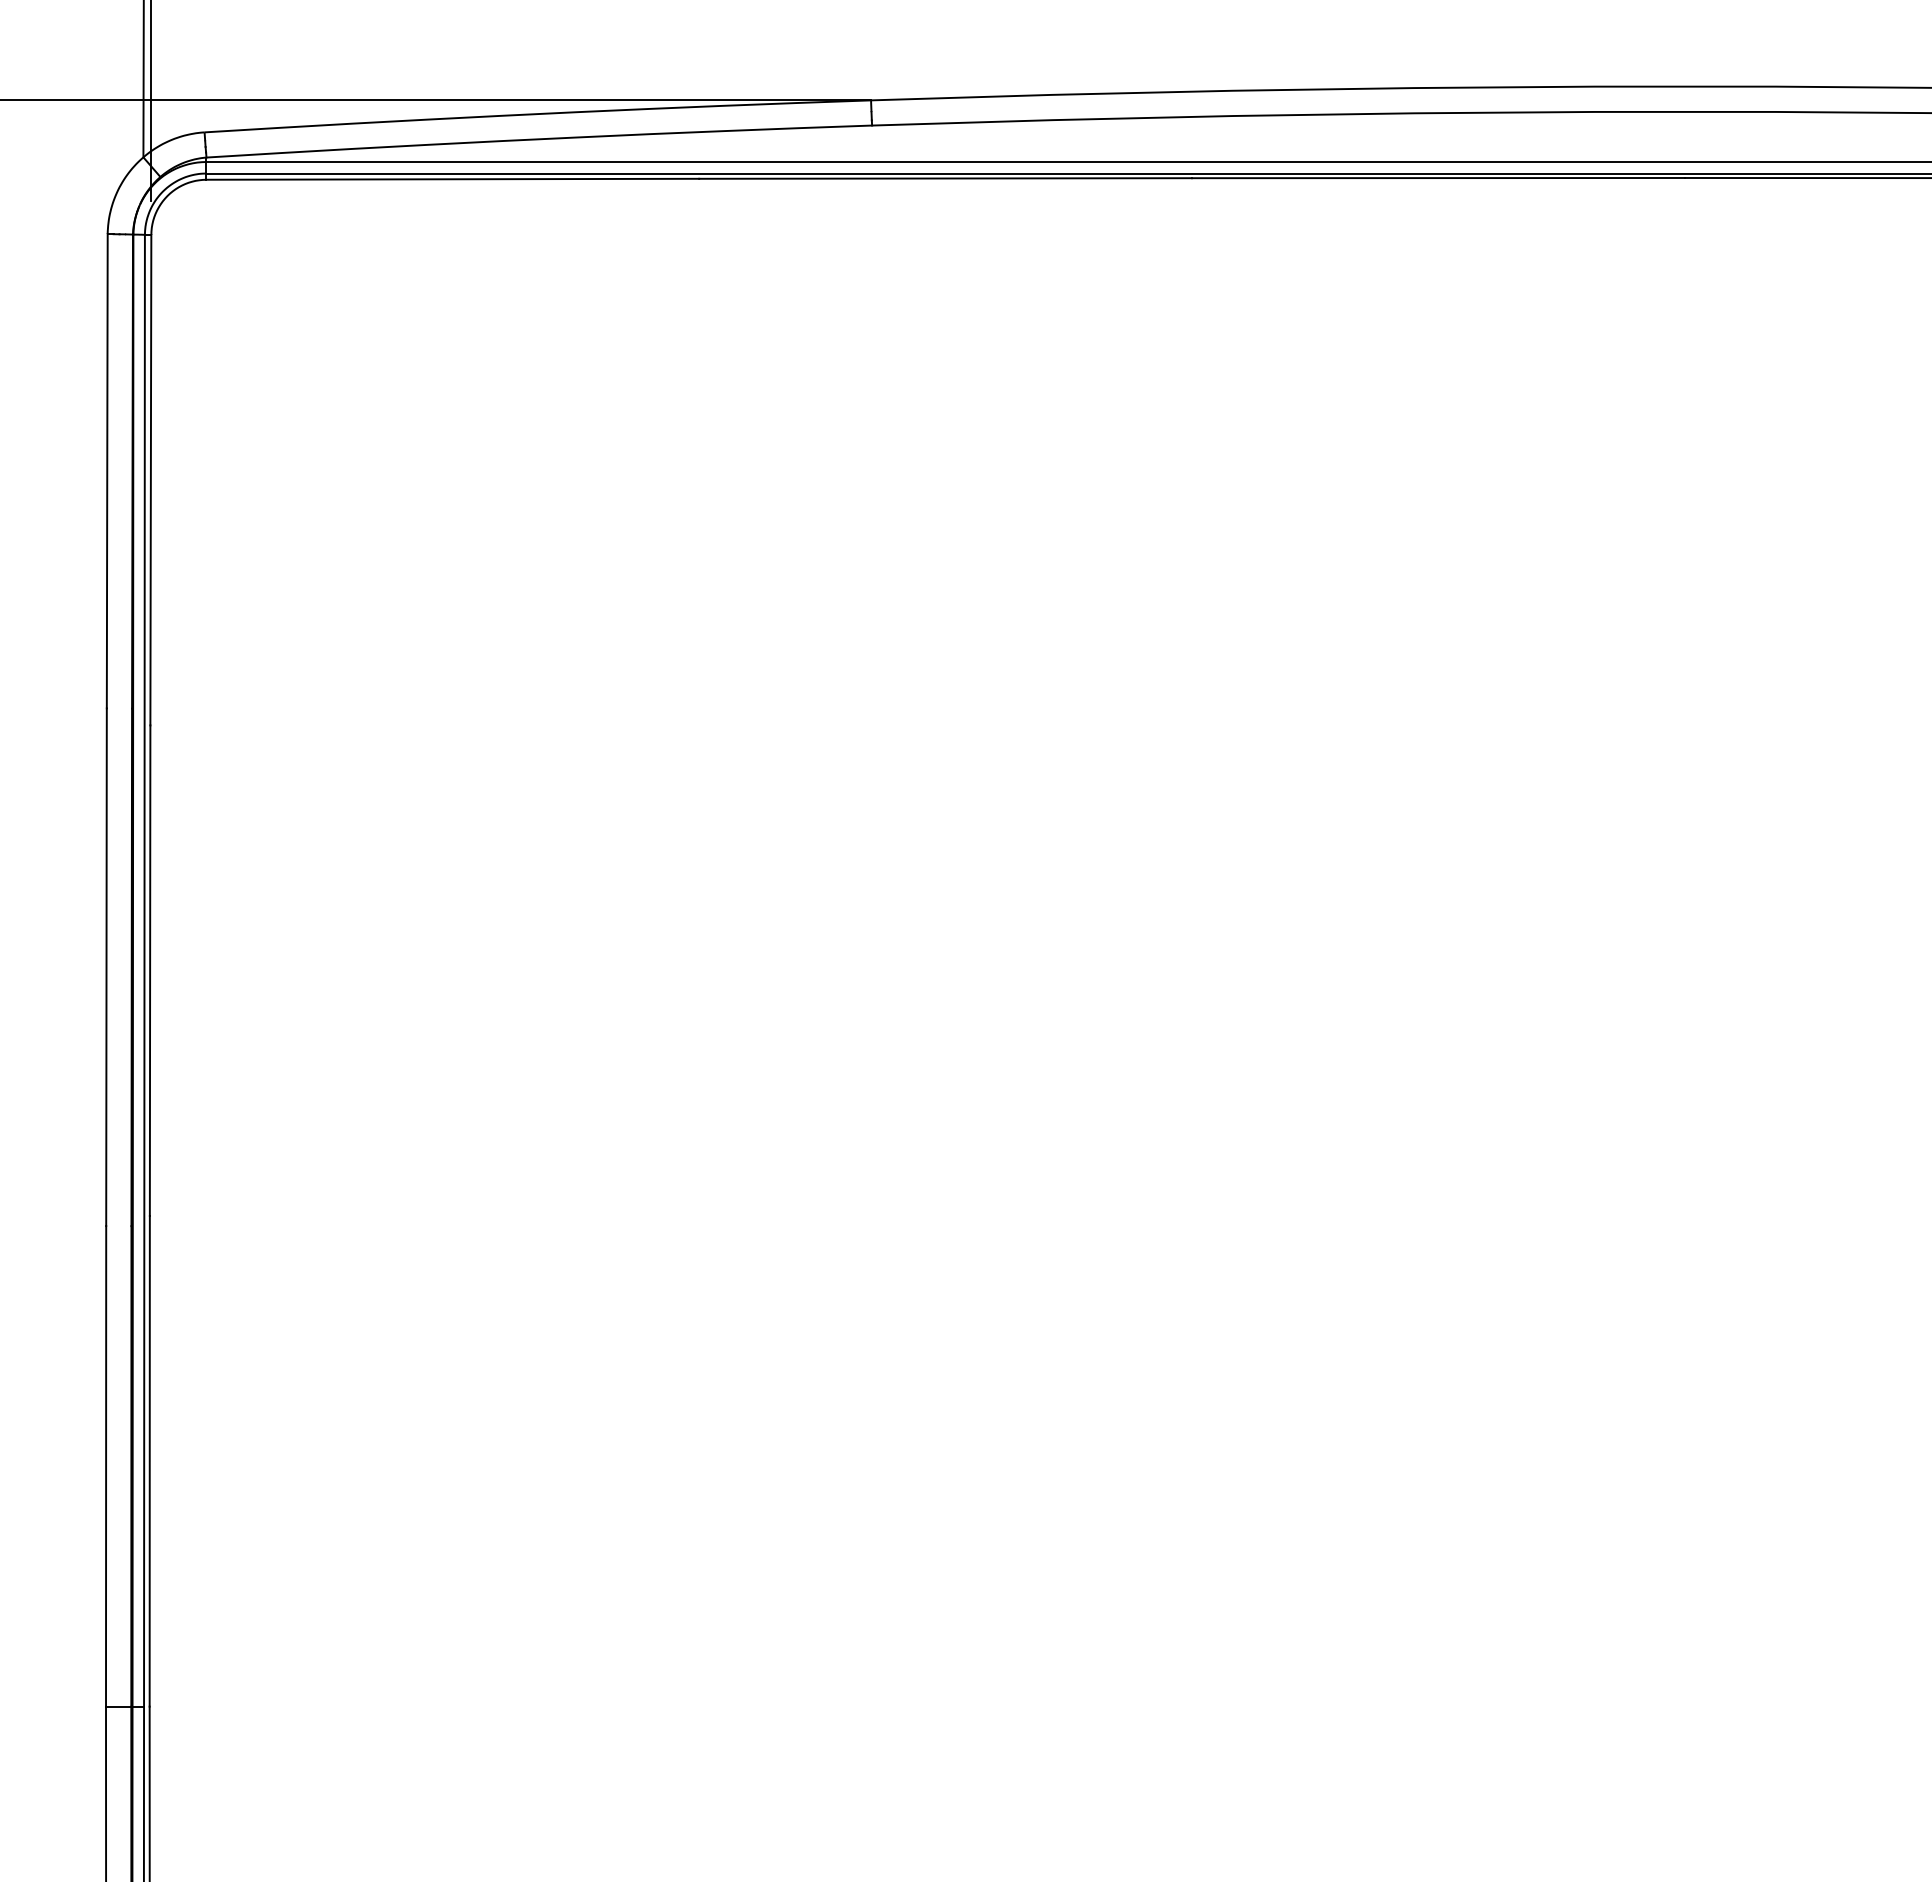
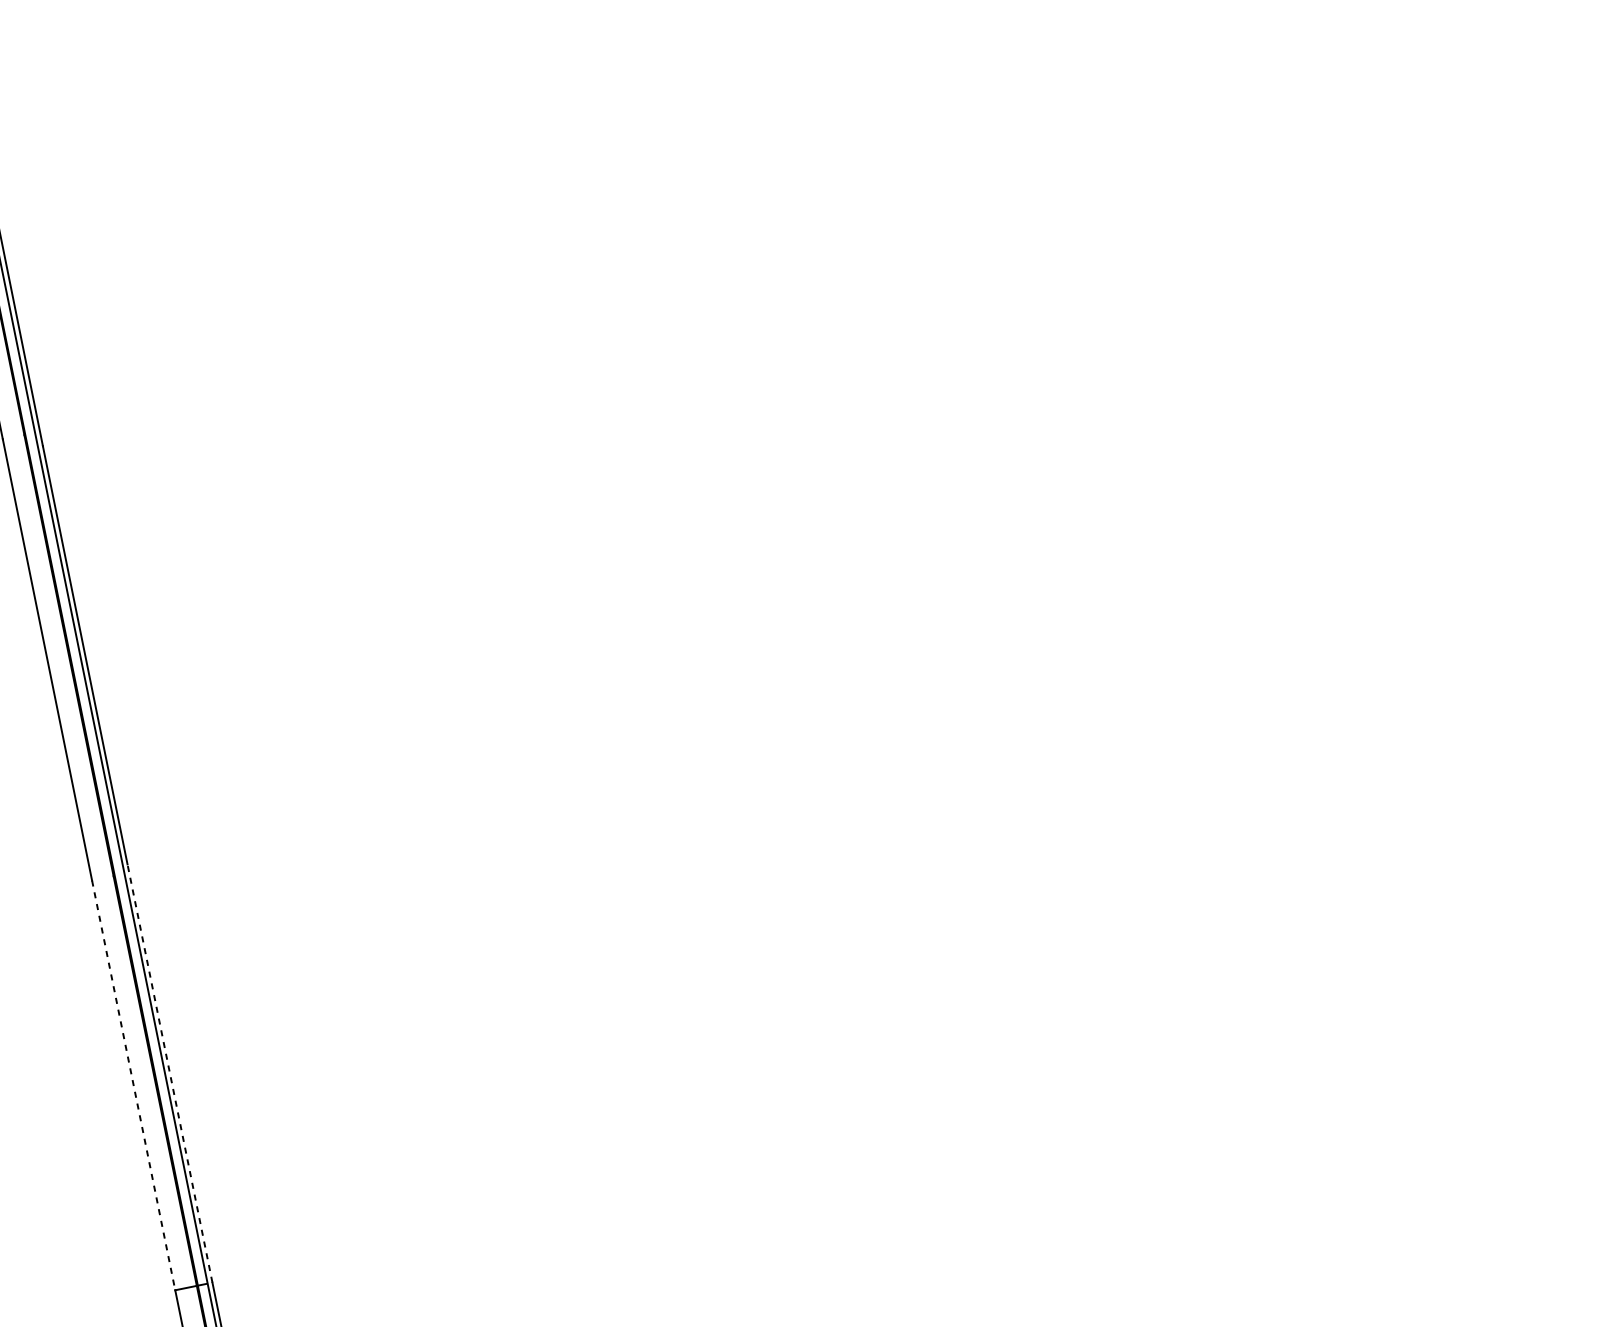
line: (149, 1460) -> (169, 1072), solid -> dashed
line: (106, 1466) -> (134, 1085), solid -> dashed

